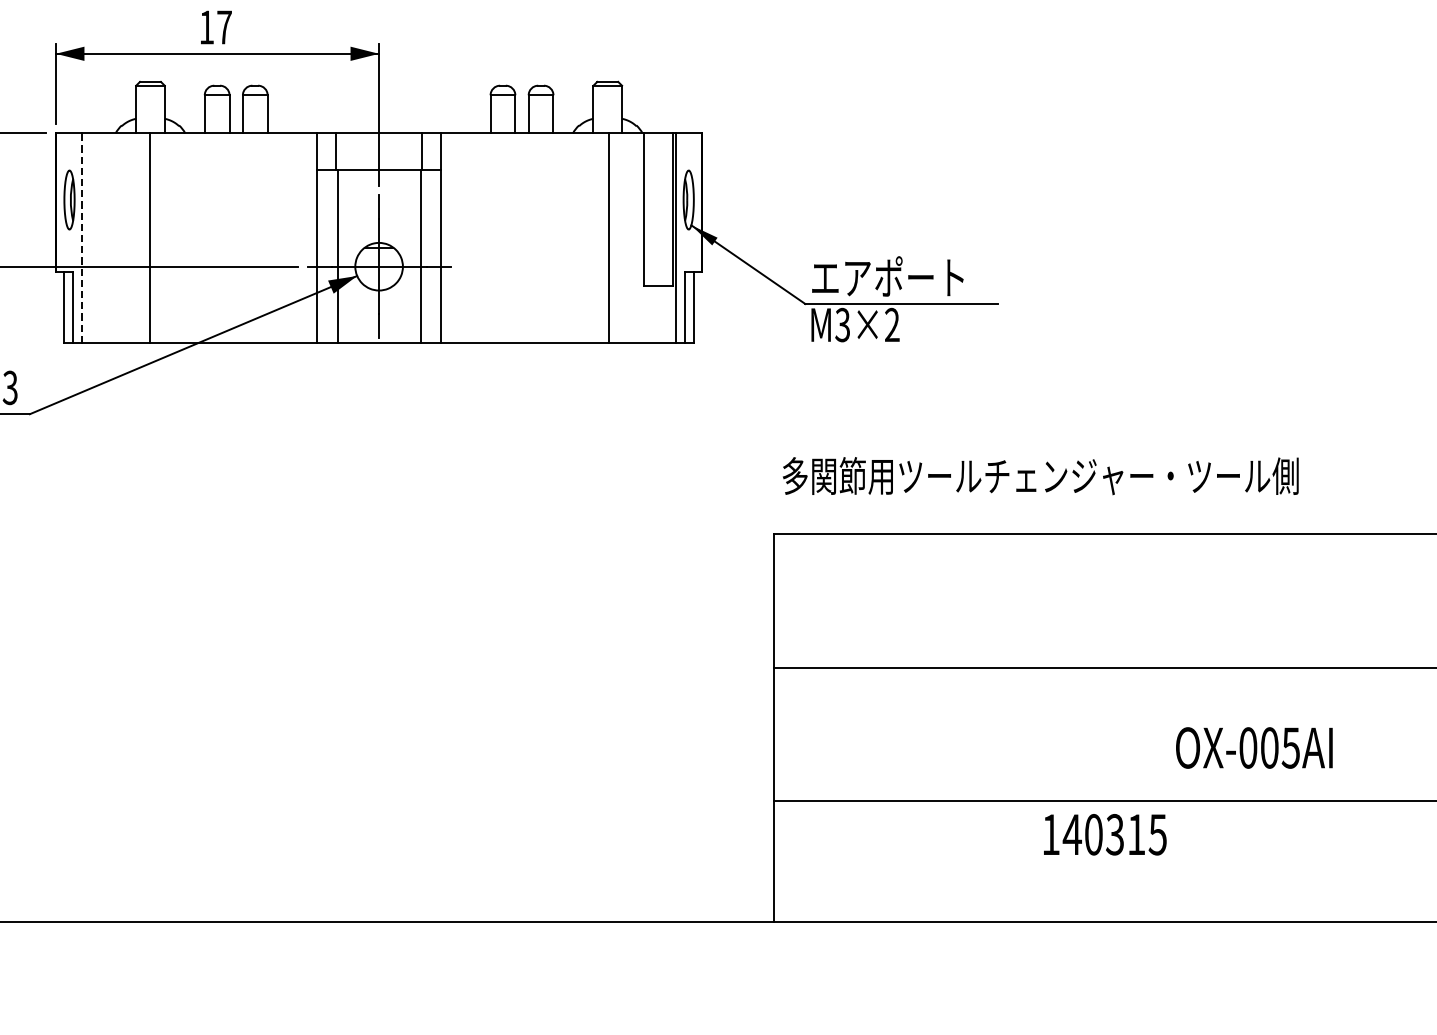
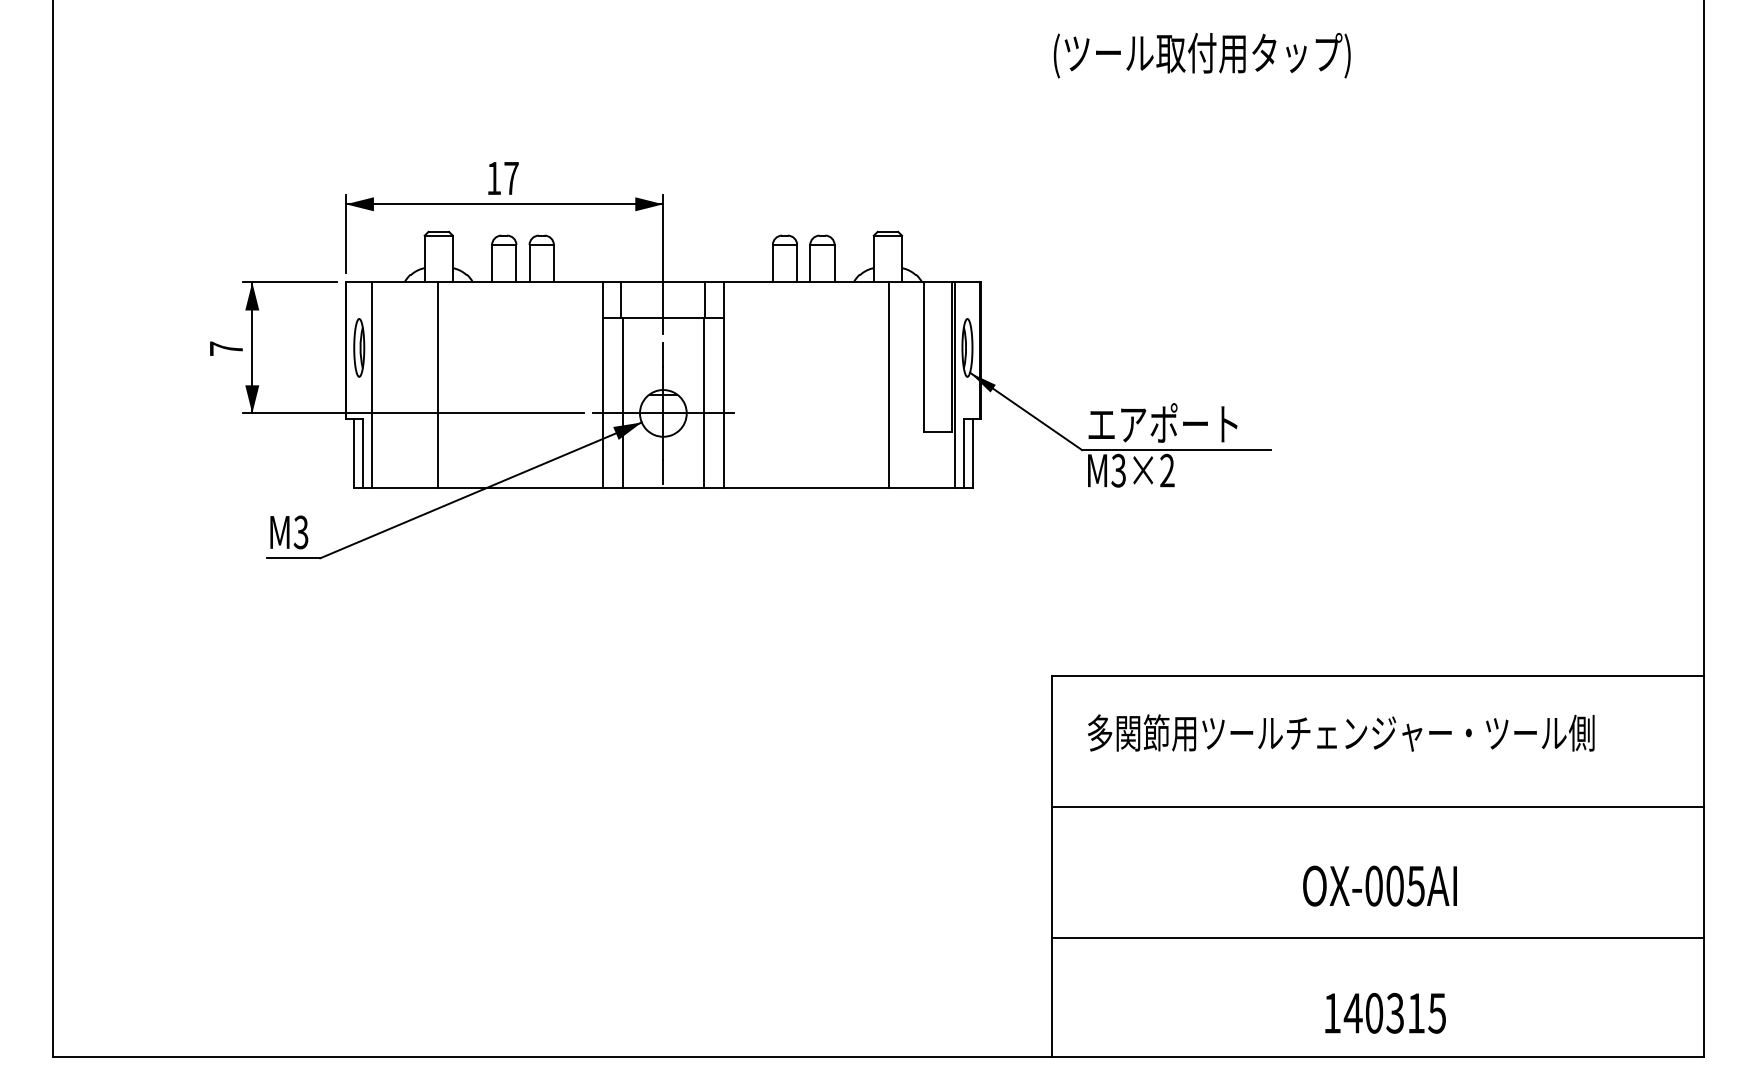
line: (81, 238) -> (371, 385), dashed -> solid
text: (1041, 475) -> (1341, 732), moved
text: (1253, 747) -> (1379, 885), moved
text: (1105, 833) -> (1385, 1012), moved

